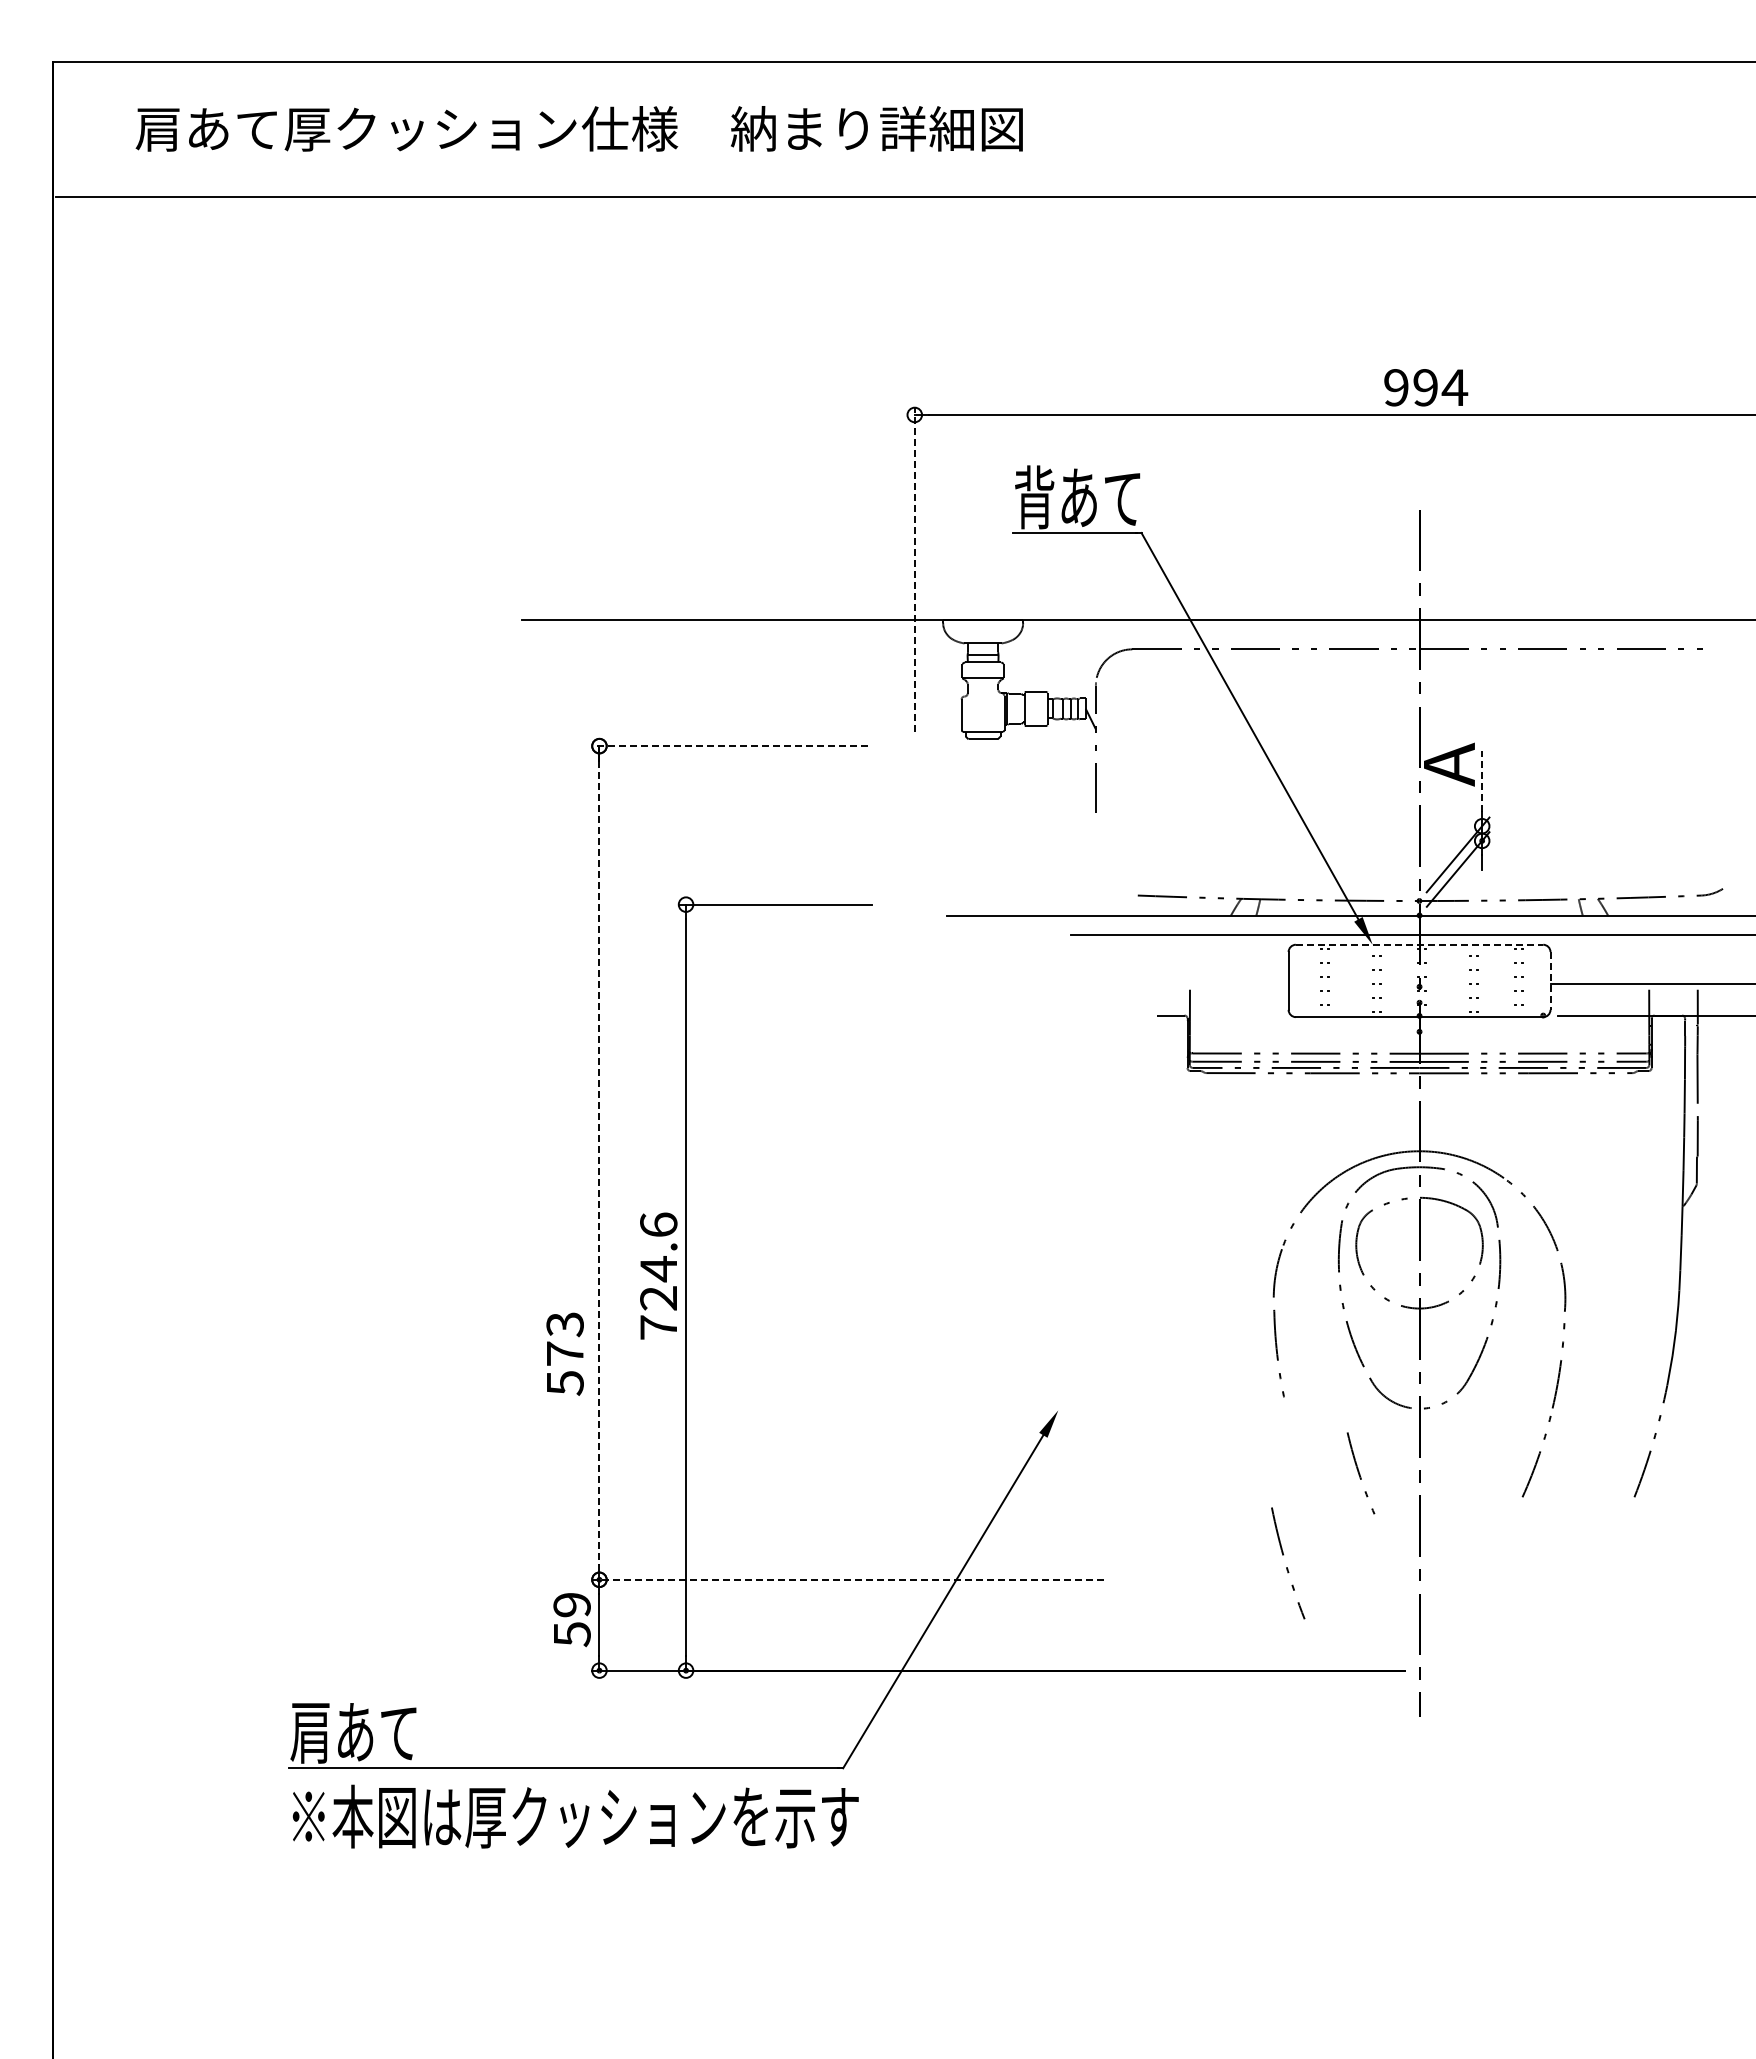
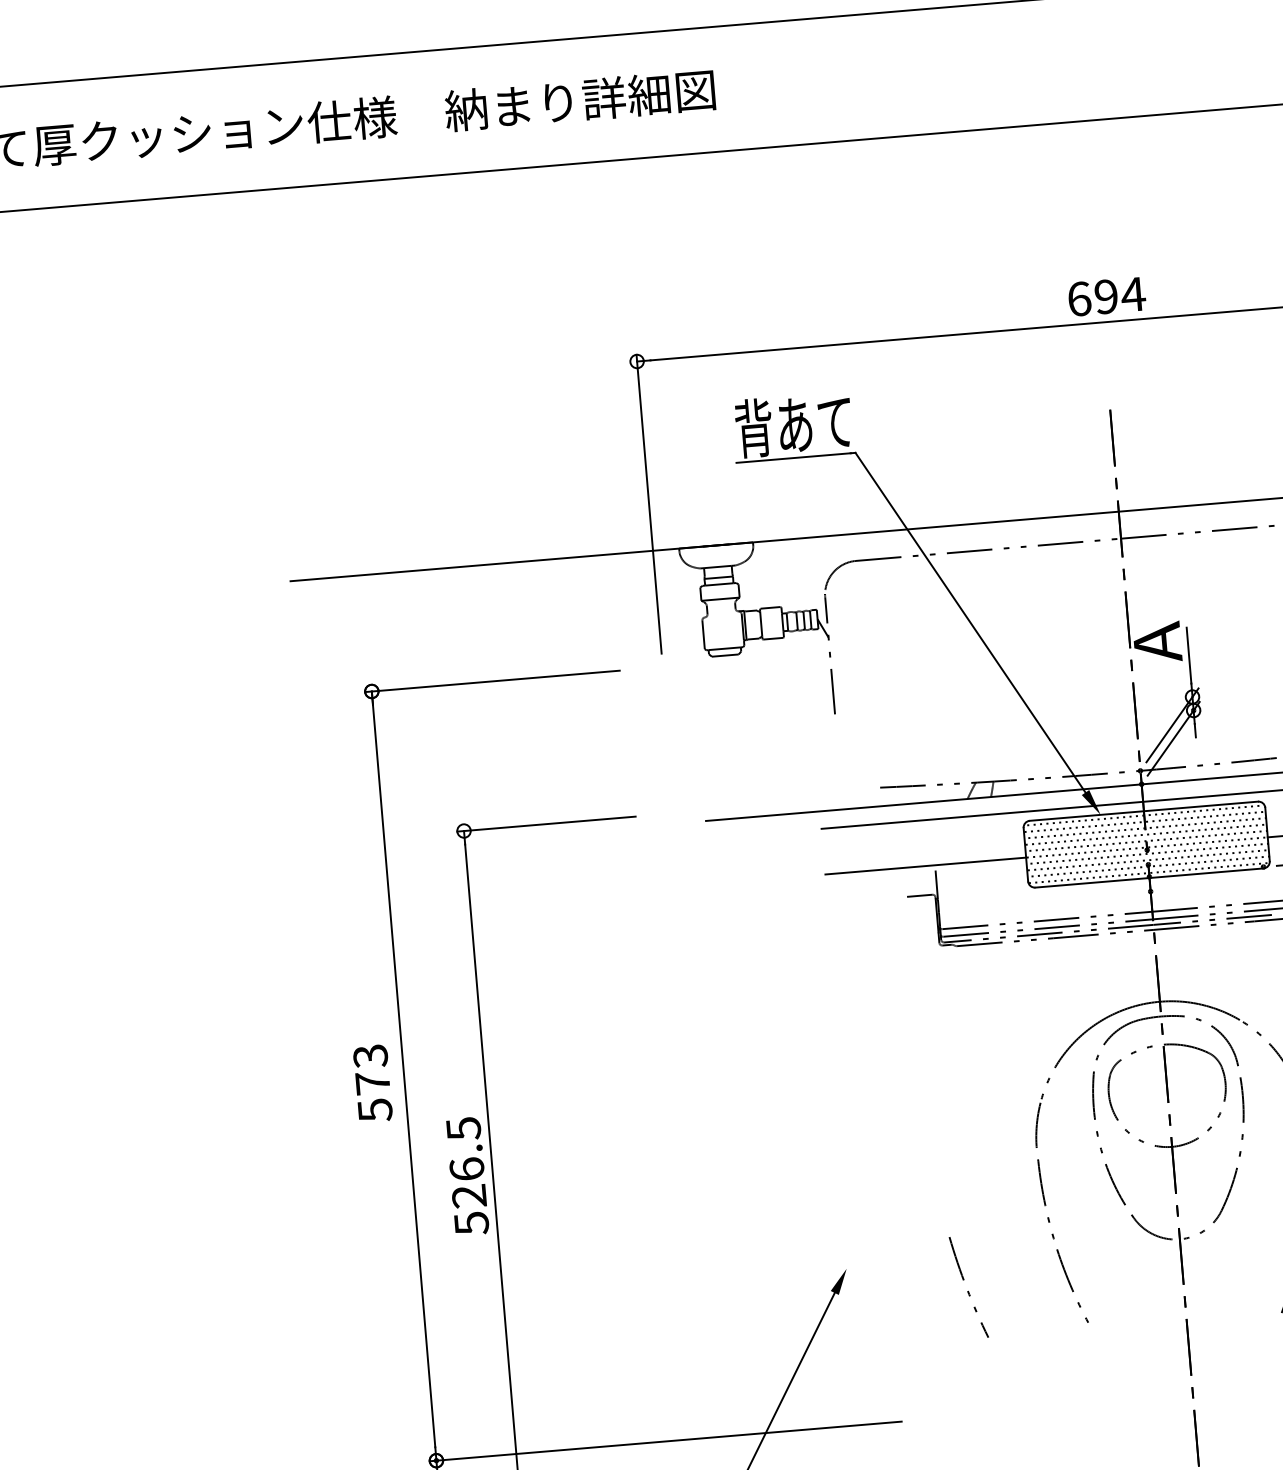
text: (1396, 387) -> (1079, 298), 994 -> 694
line: (914, 569) -> (648, 504), dashed -> solid
line: (730, 746) -> (492, 681), dashed -> solid
line: (1482, 780) -> (1189, 654), dashed -> solid
line: (1419, 944) -> (1143, 810), dashed -> solid
line: (1550, 980) -> (1267, 834), dashed -> solid
line: (1179, 984) -> (925, 866), added
line: (599, 1163) -> (404, 1076), dashed -> solid
text: (658, 1276) -> (467, 1176), 724.6 -> 526.5
text: (564, 1353) -> (372, 1082), moved
arc: (1360, 1473) -> (1072, 1286), moved
arc: (1287, 1567) -> (968, 1291), moved
line: (847, 1579) -> (665, 1441), dashed -> solid

